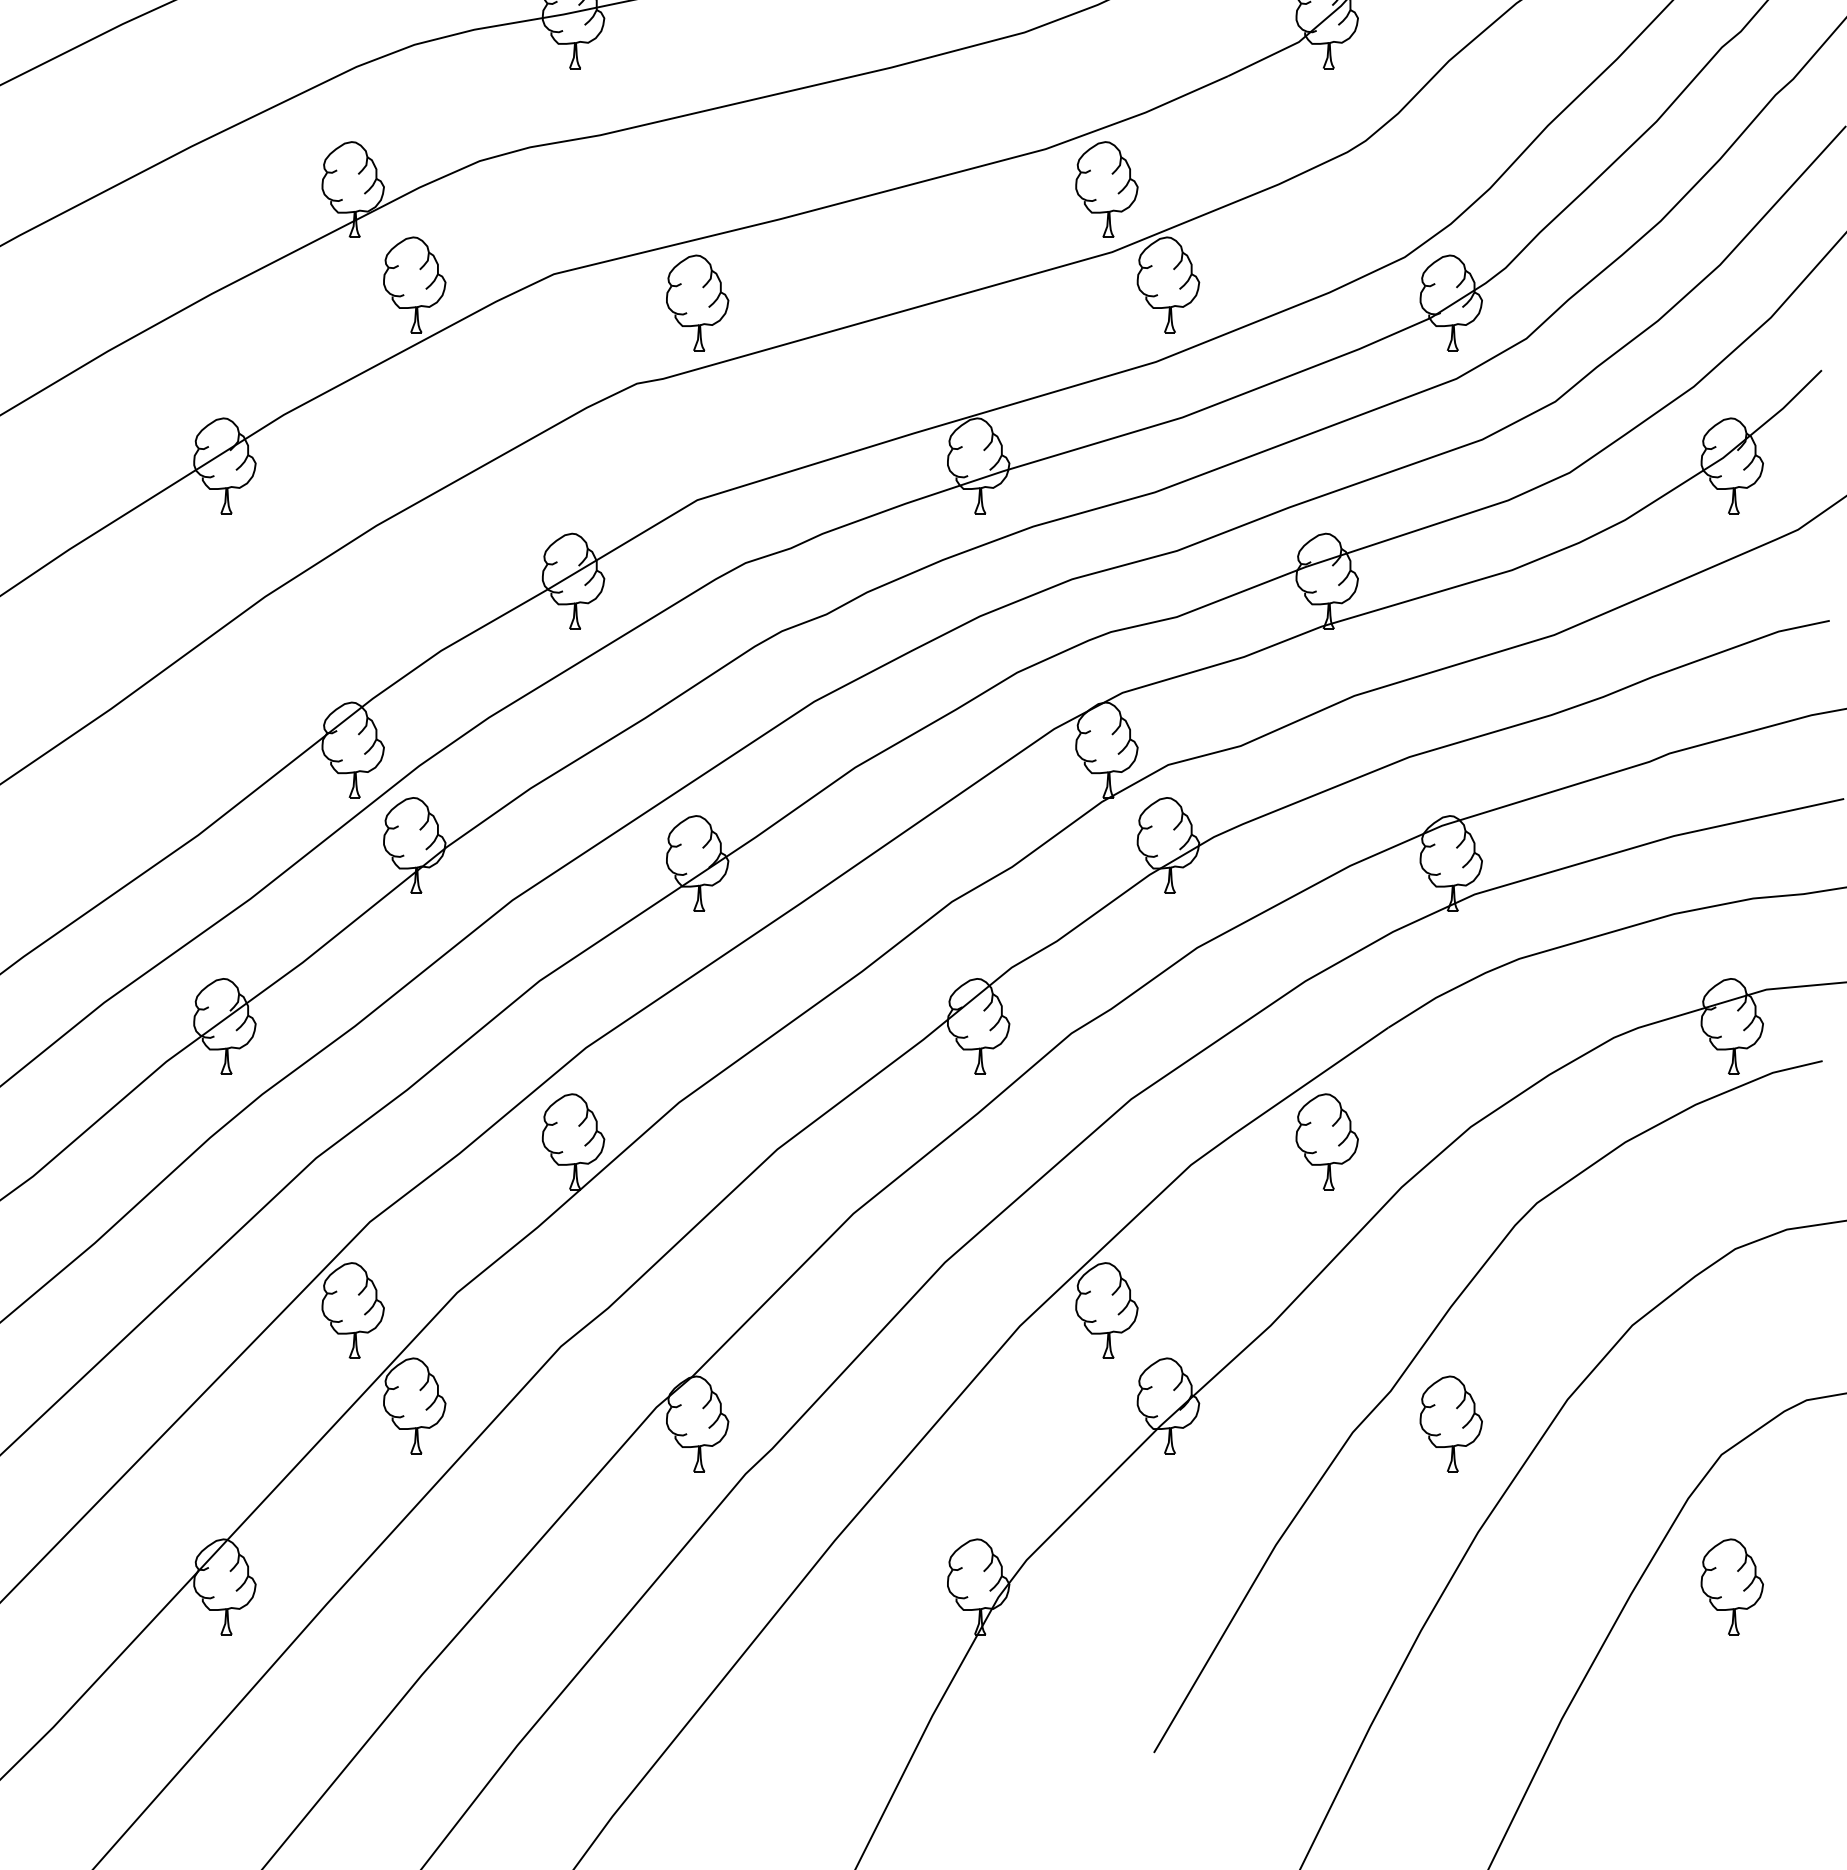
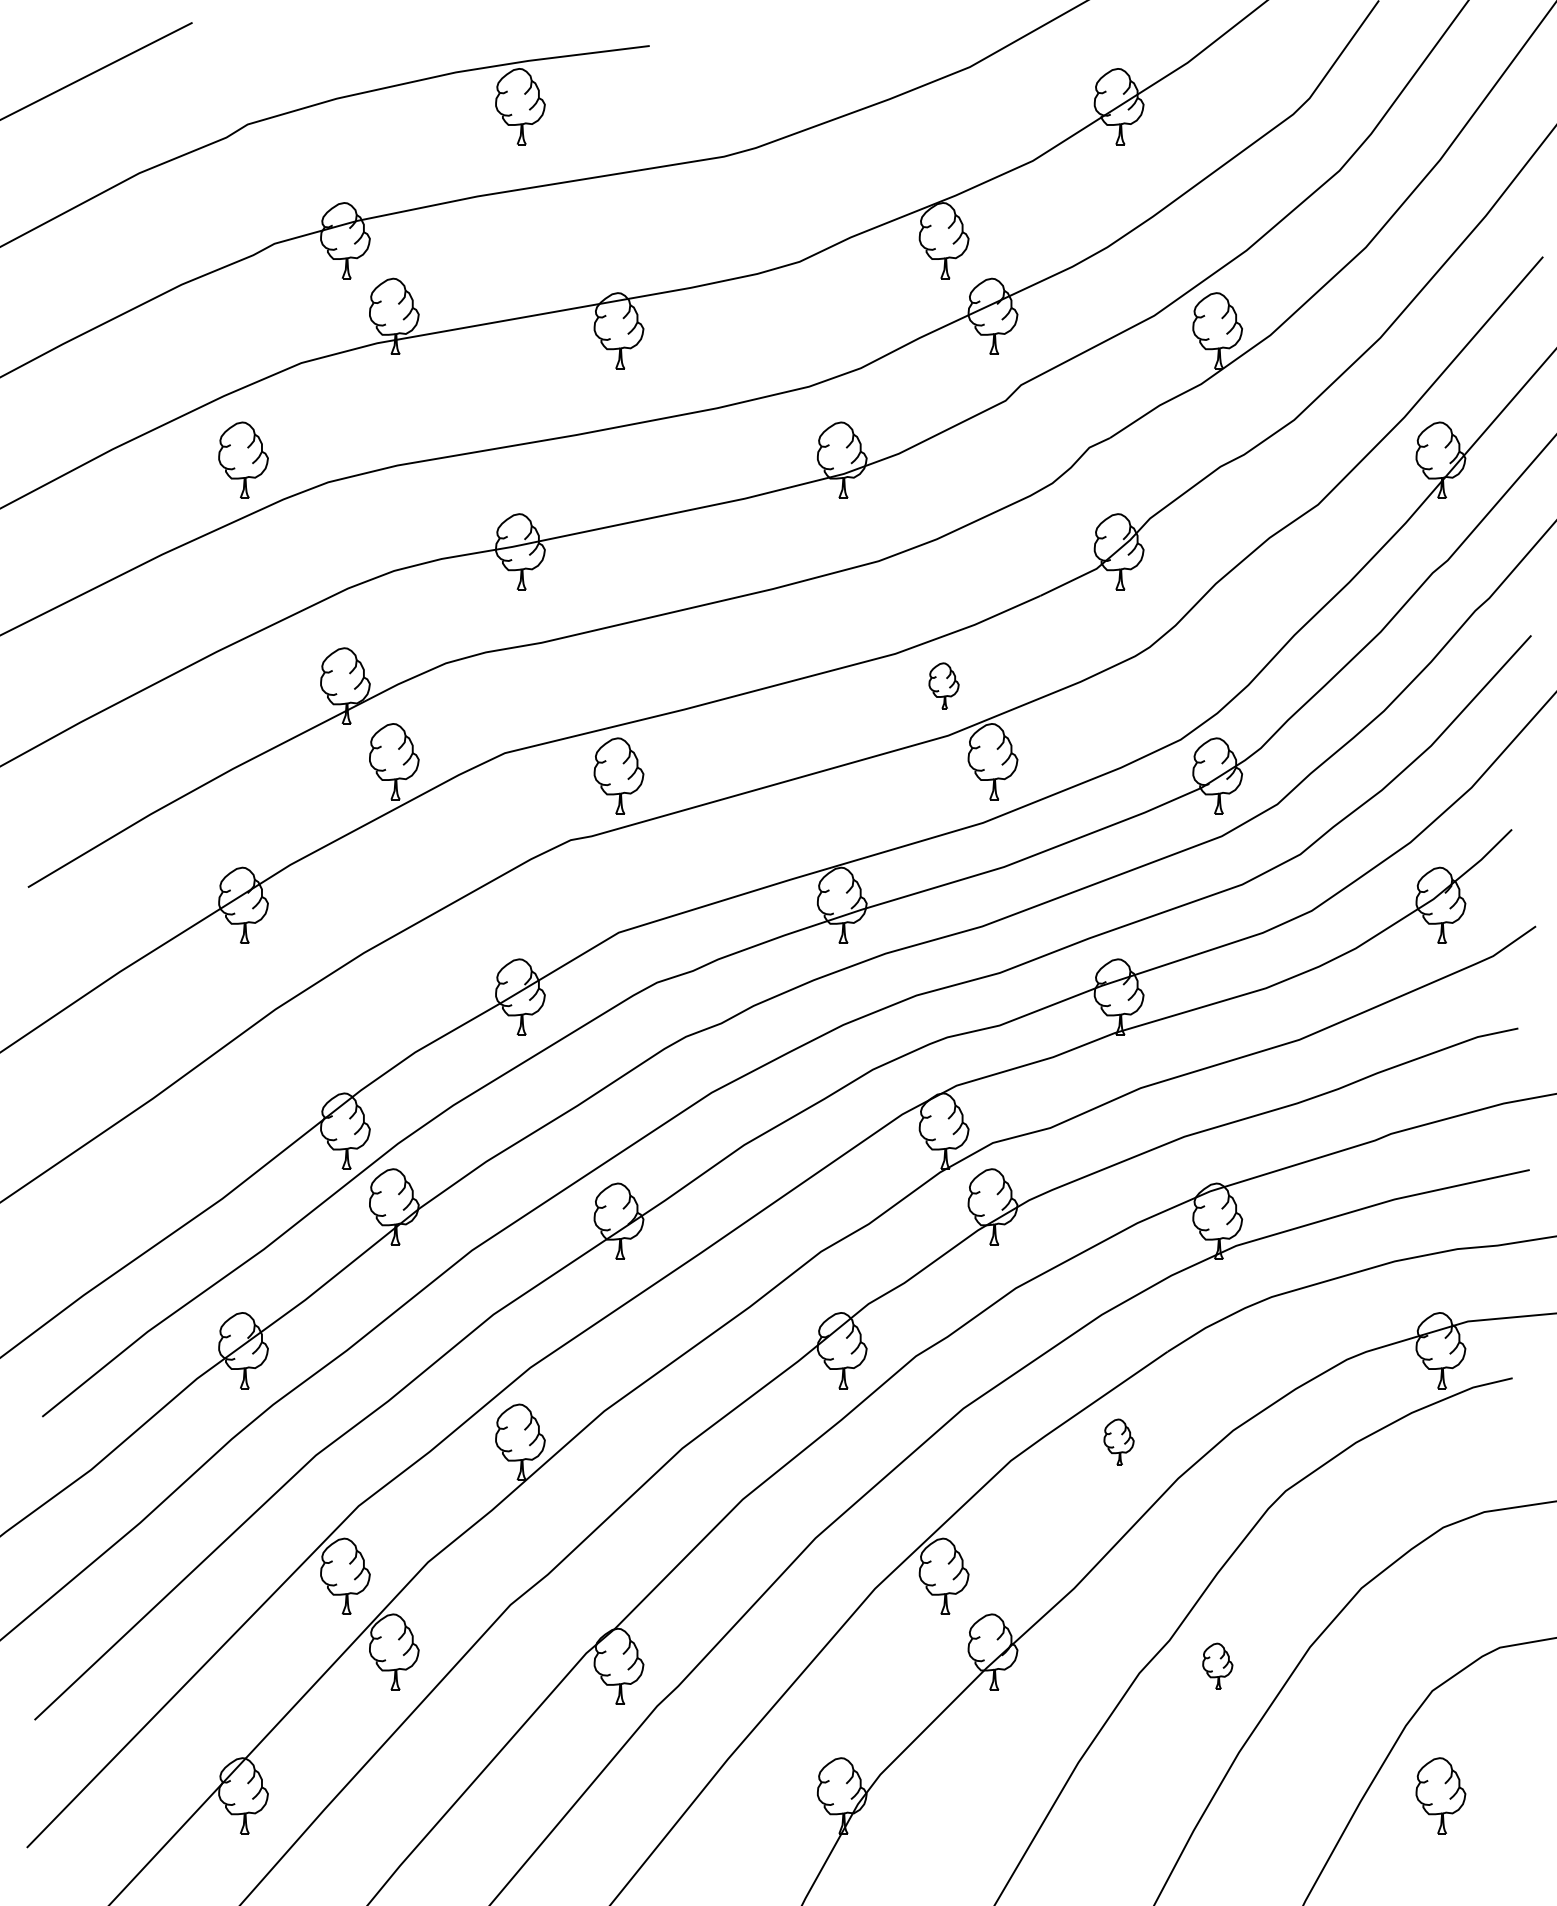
part: (1106, 189) -> (943, 685), size x0.6
part: (1326, 1140) -> (1118, 1441), size x0.6
part: (1451, 1422) -> (1217, 1665), size x0.6

